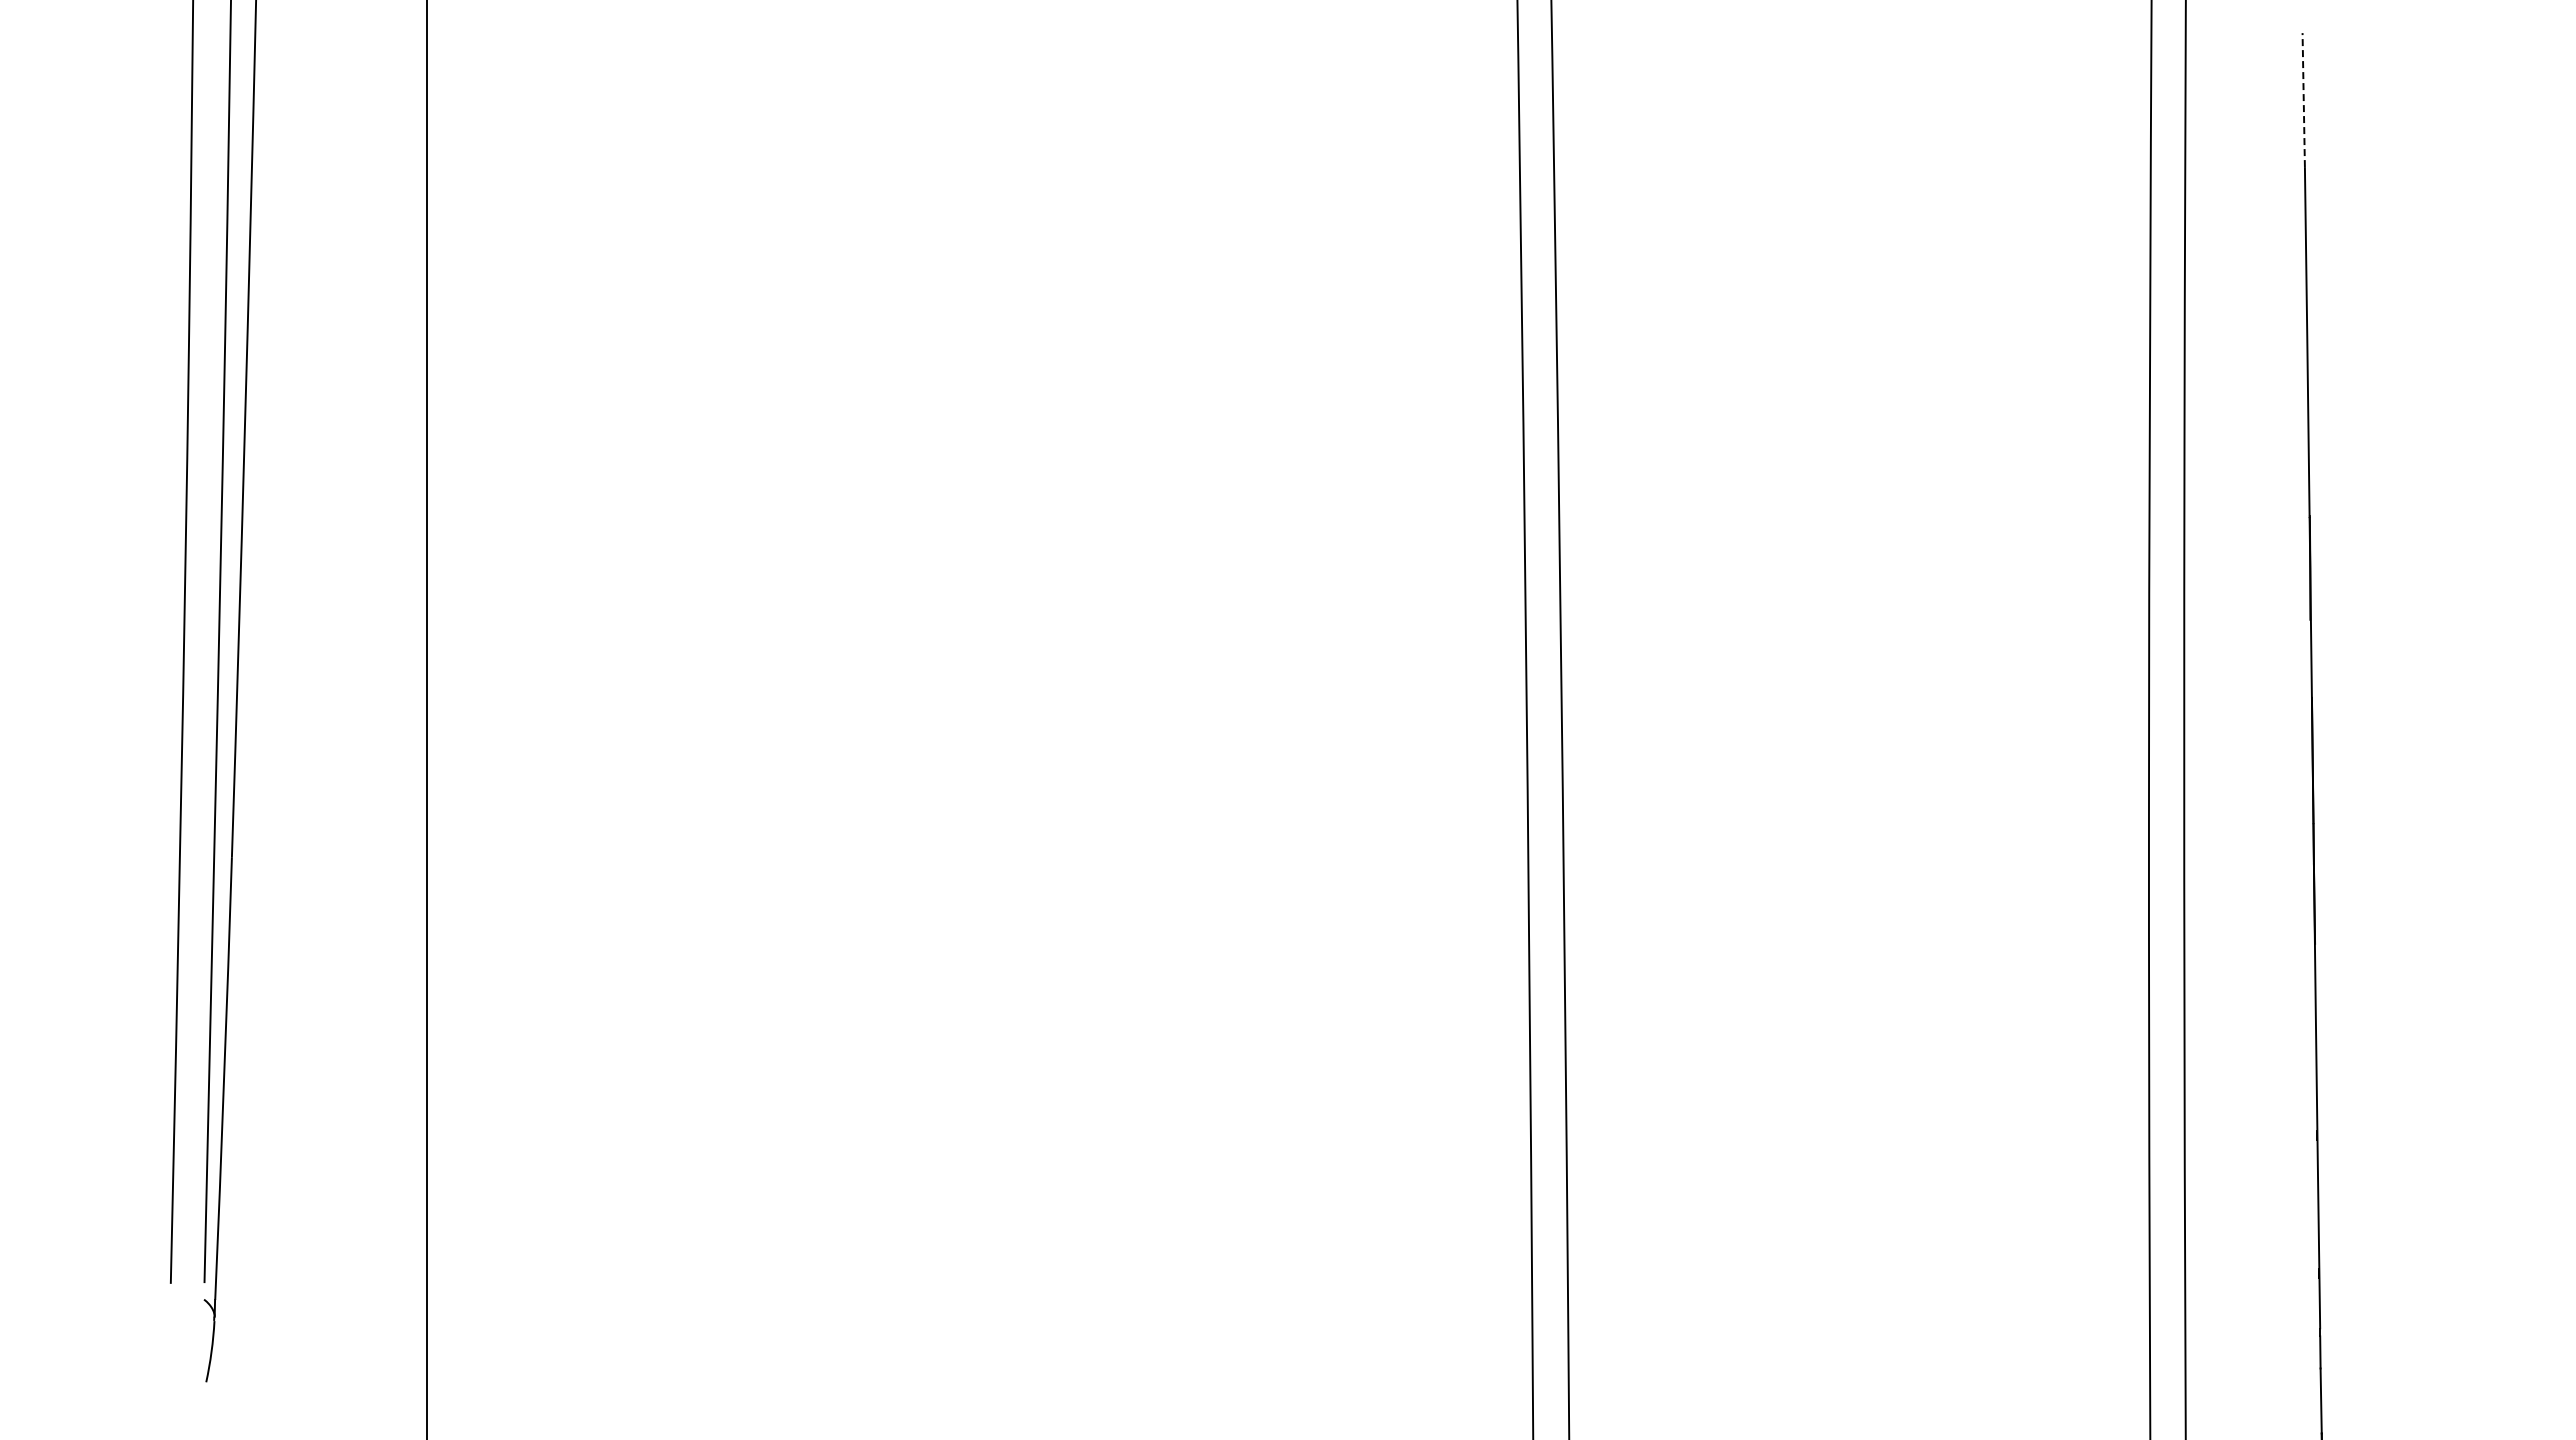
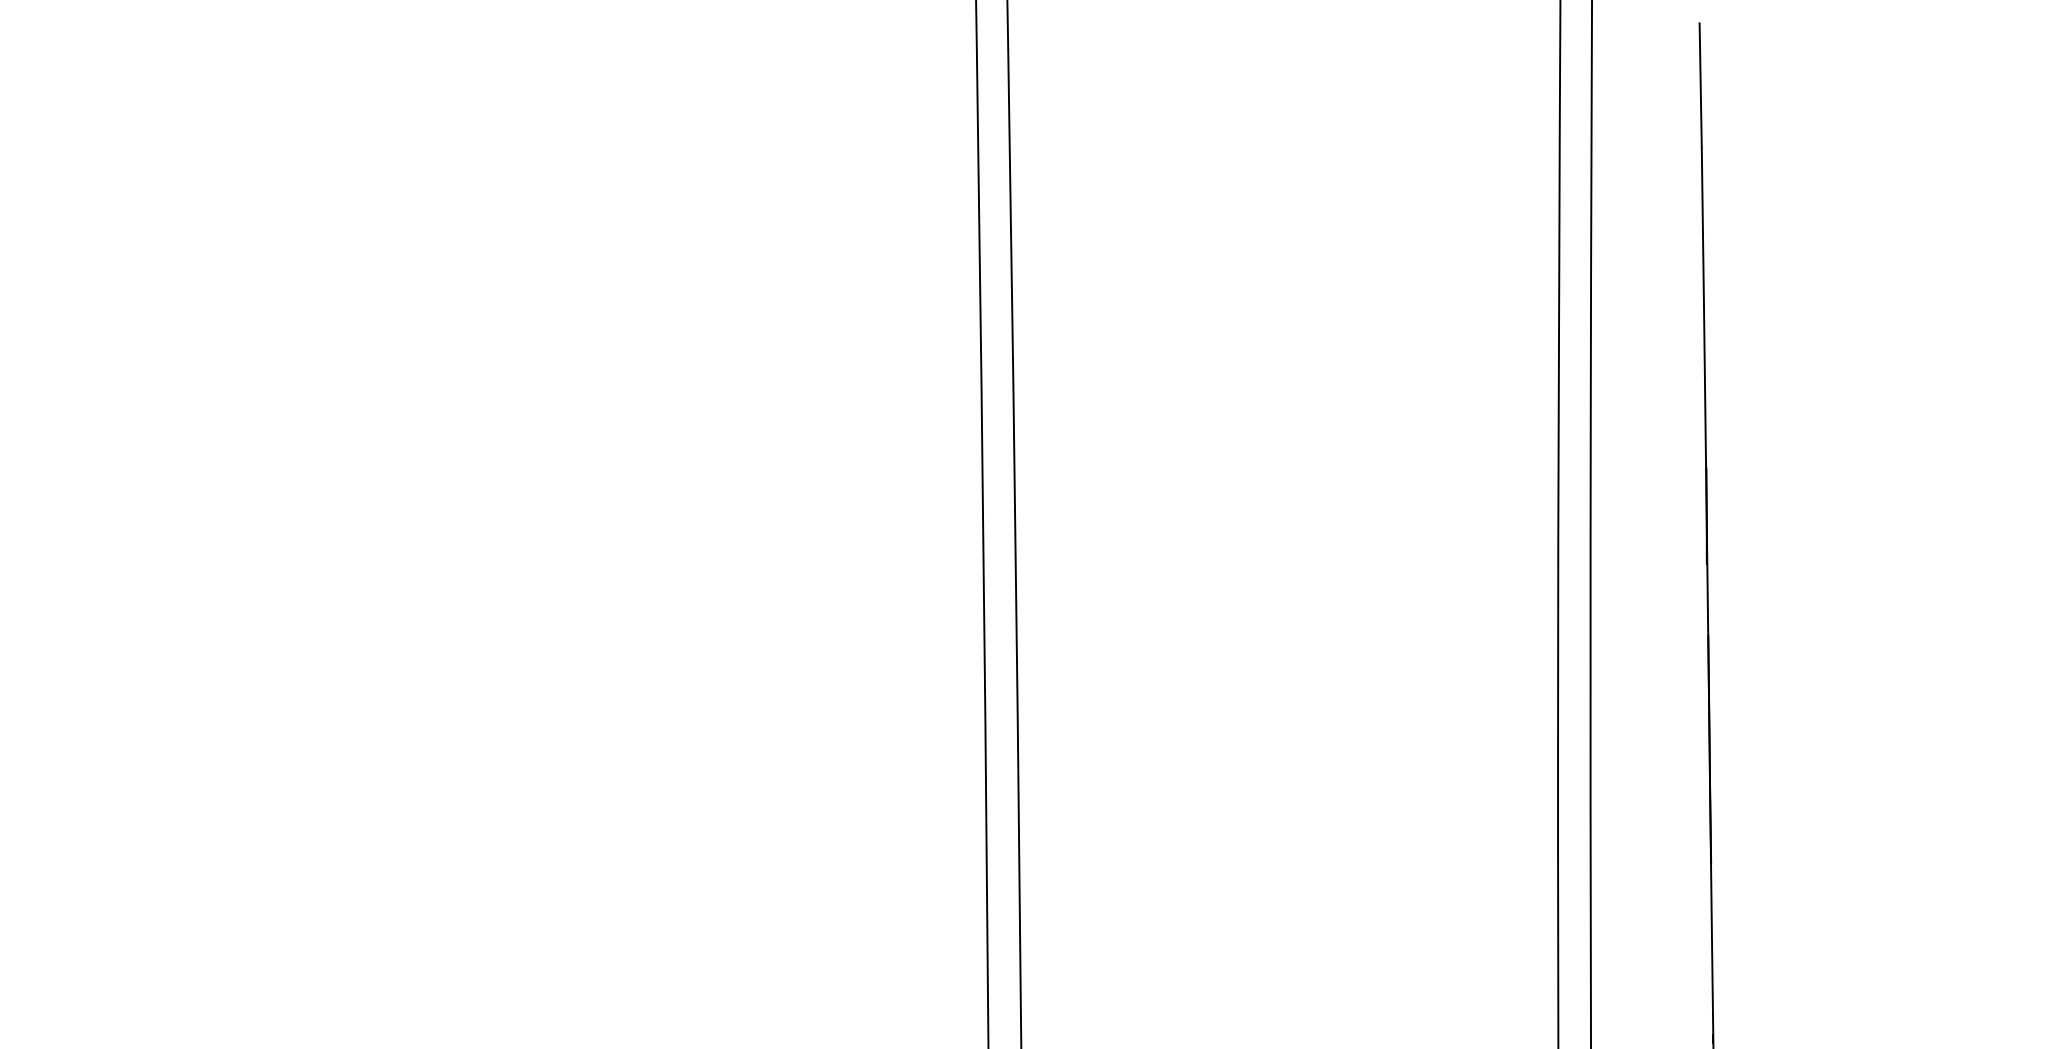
line: (2303, 100) -> (1700, 85), dashed -> solid

